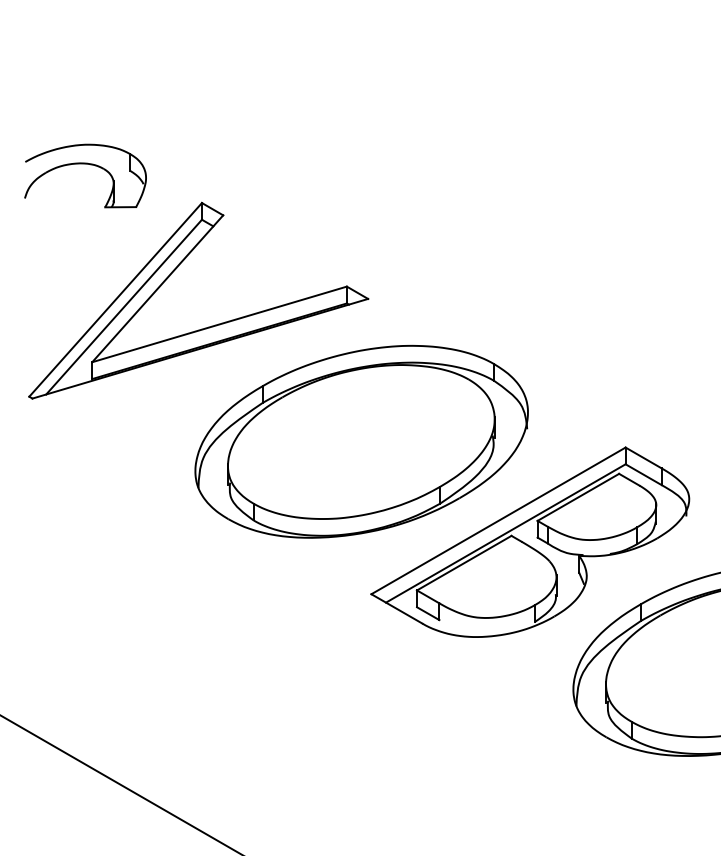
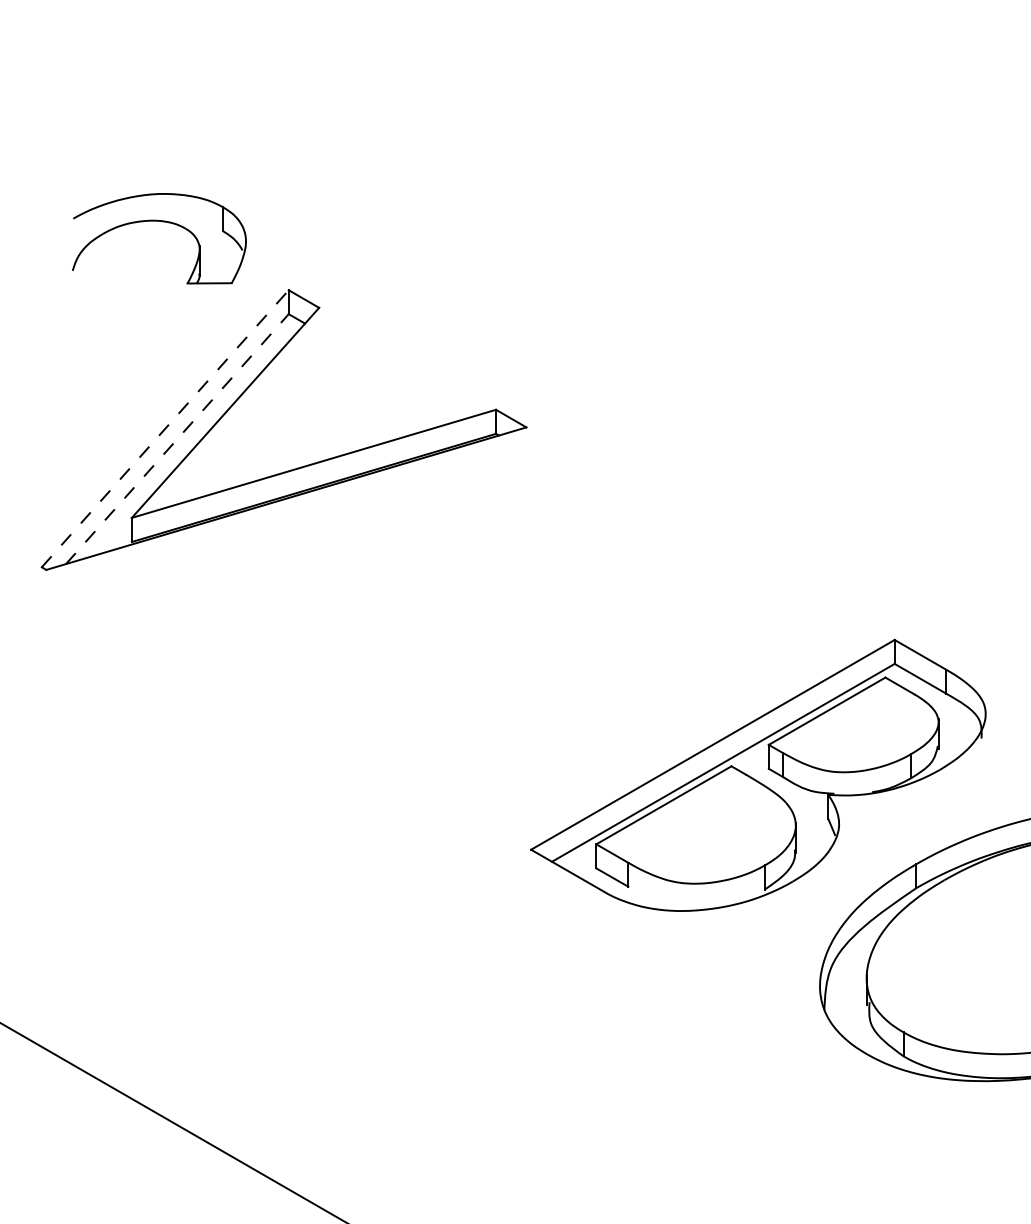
part: (85, 164) -> (159, 222), moved
line: (115, 299) -> (165, 428), solid -> dashed
line: (124, 306) -> (177, 438), solid -> dashed
part: (361, 441) -> (516, 631), removed

